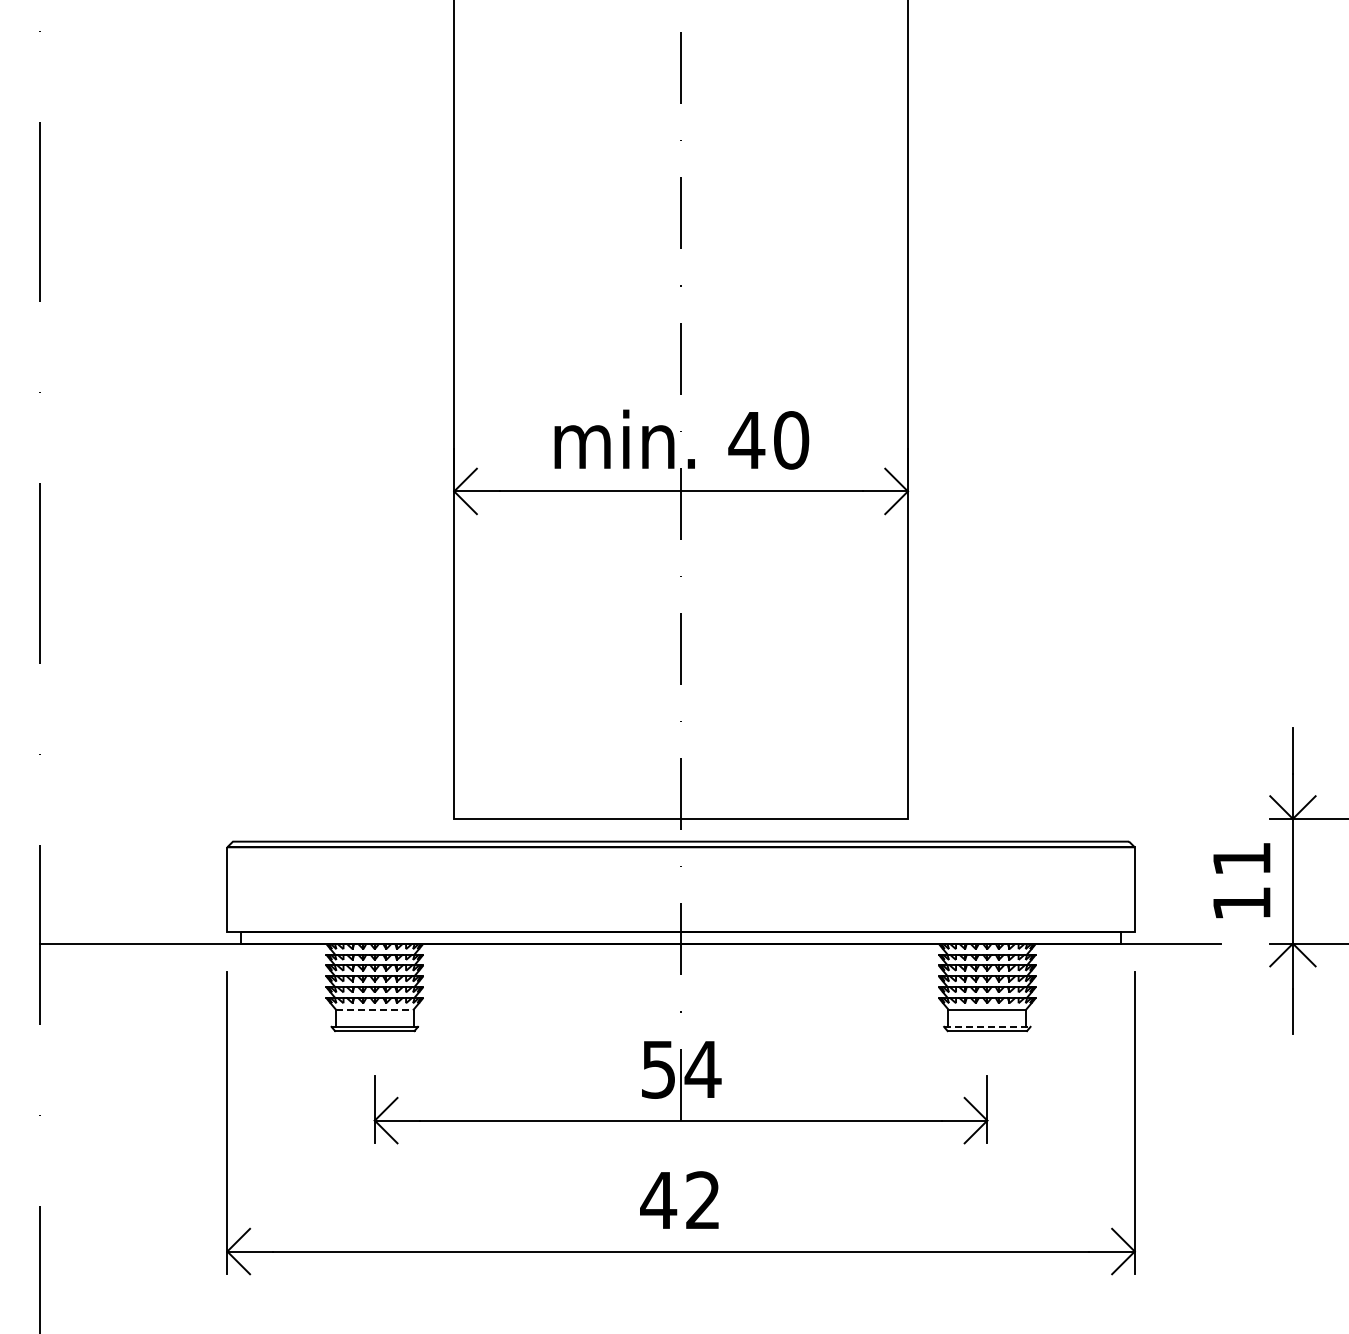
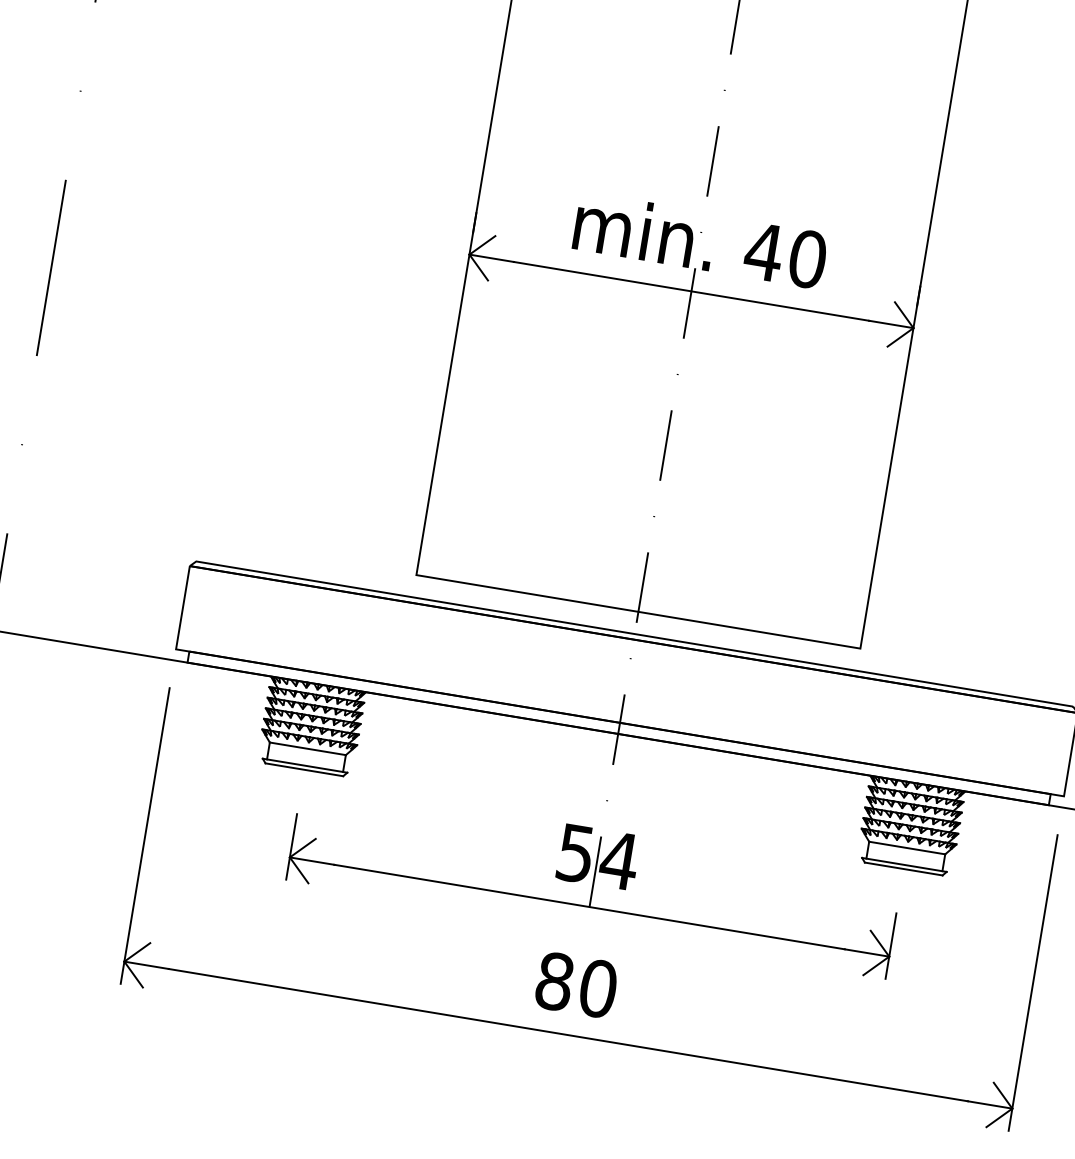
line: (374, 1009) -> (307, 748), dashed -> solid
line: (987, 1026) -> (904, 864), dashed -> solid
text: (680, 1200) -> (576, 985), 42 -> 80

